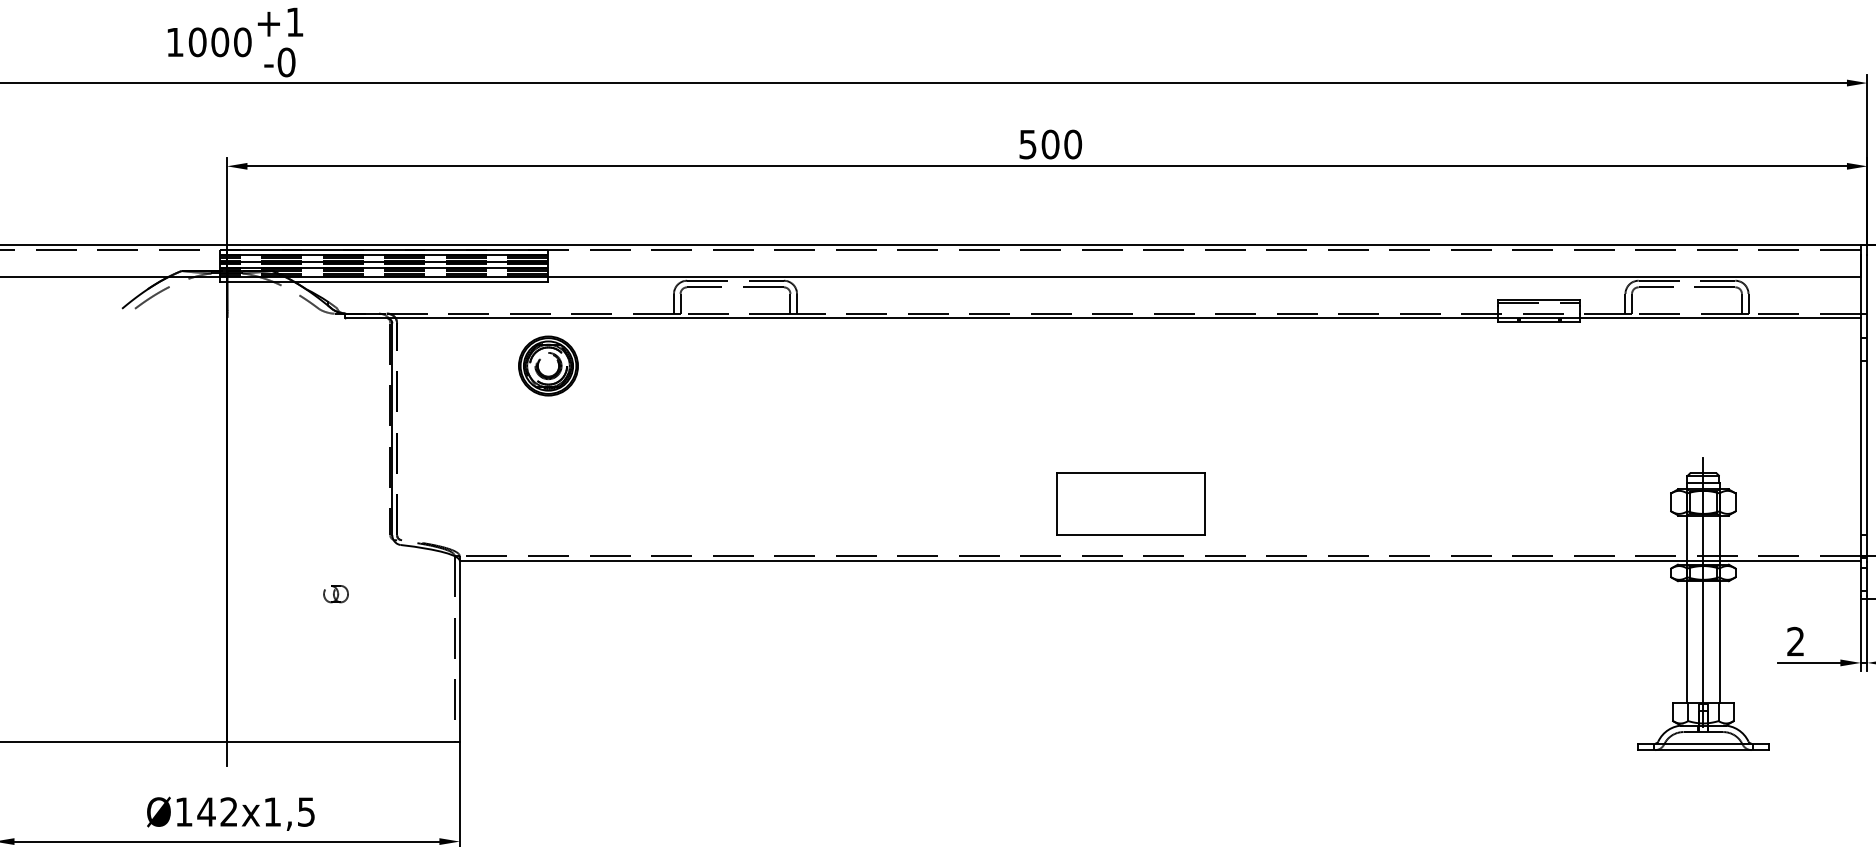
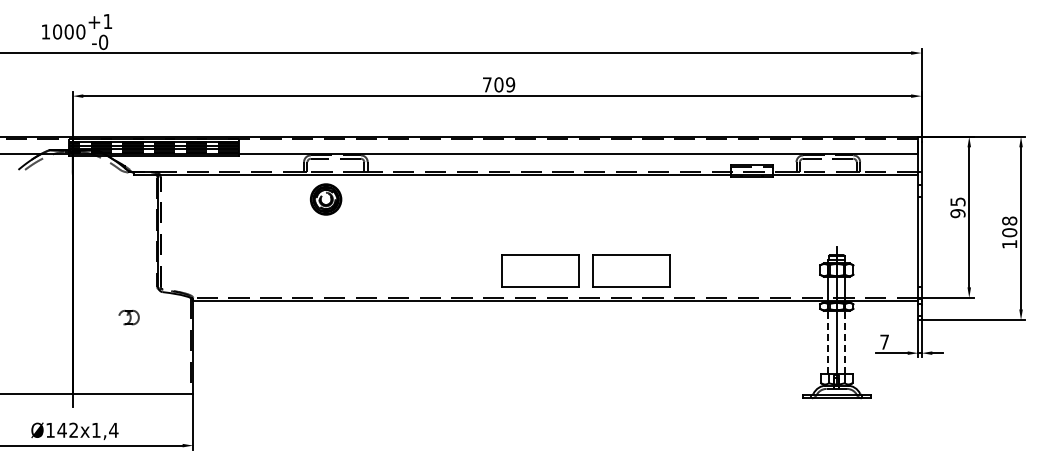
text: (1051, 143) -> (499, 84), 500 -> 709
part: (547, 366) -> (325, 199), moved
part: (1306, 503) -> (631, 270), added
part: (336, 594) -> (129, 317), size x1.6
line: (1687, 640) -> (828, 341), solid -> dashed
line: (1720, 640) -> (845, 341), solid -> dashed
text: (1795, 640) -> (884, 341), 2 -> 7
text: (305, 812) -> (113, 430), x1,5 -> x1,4

